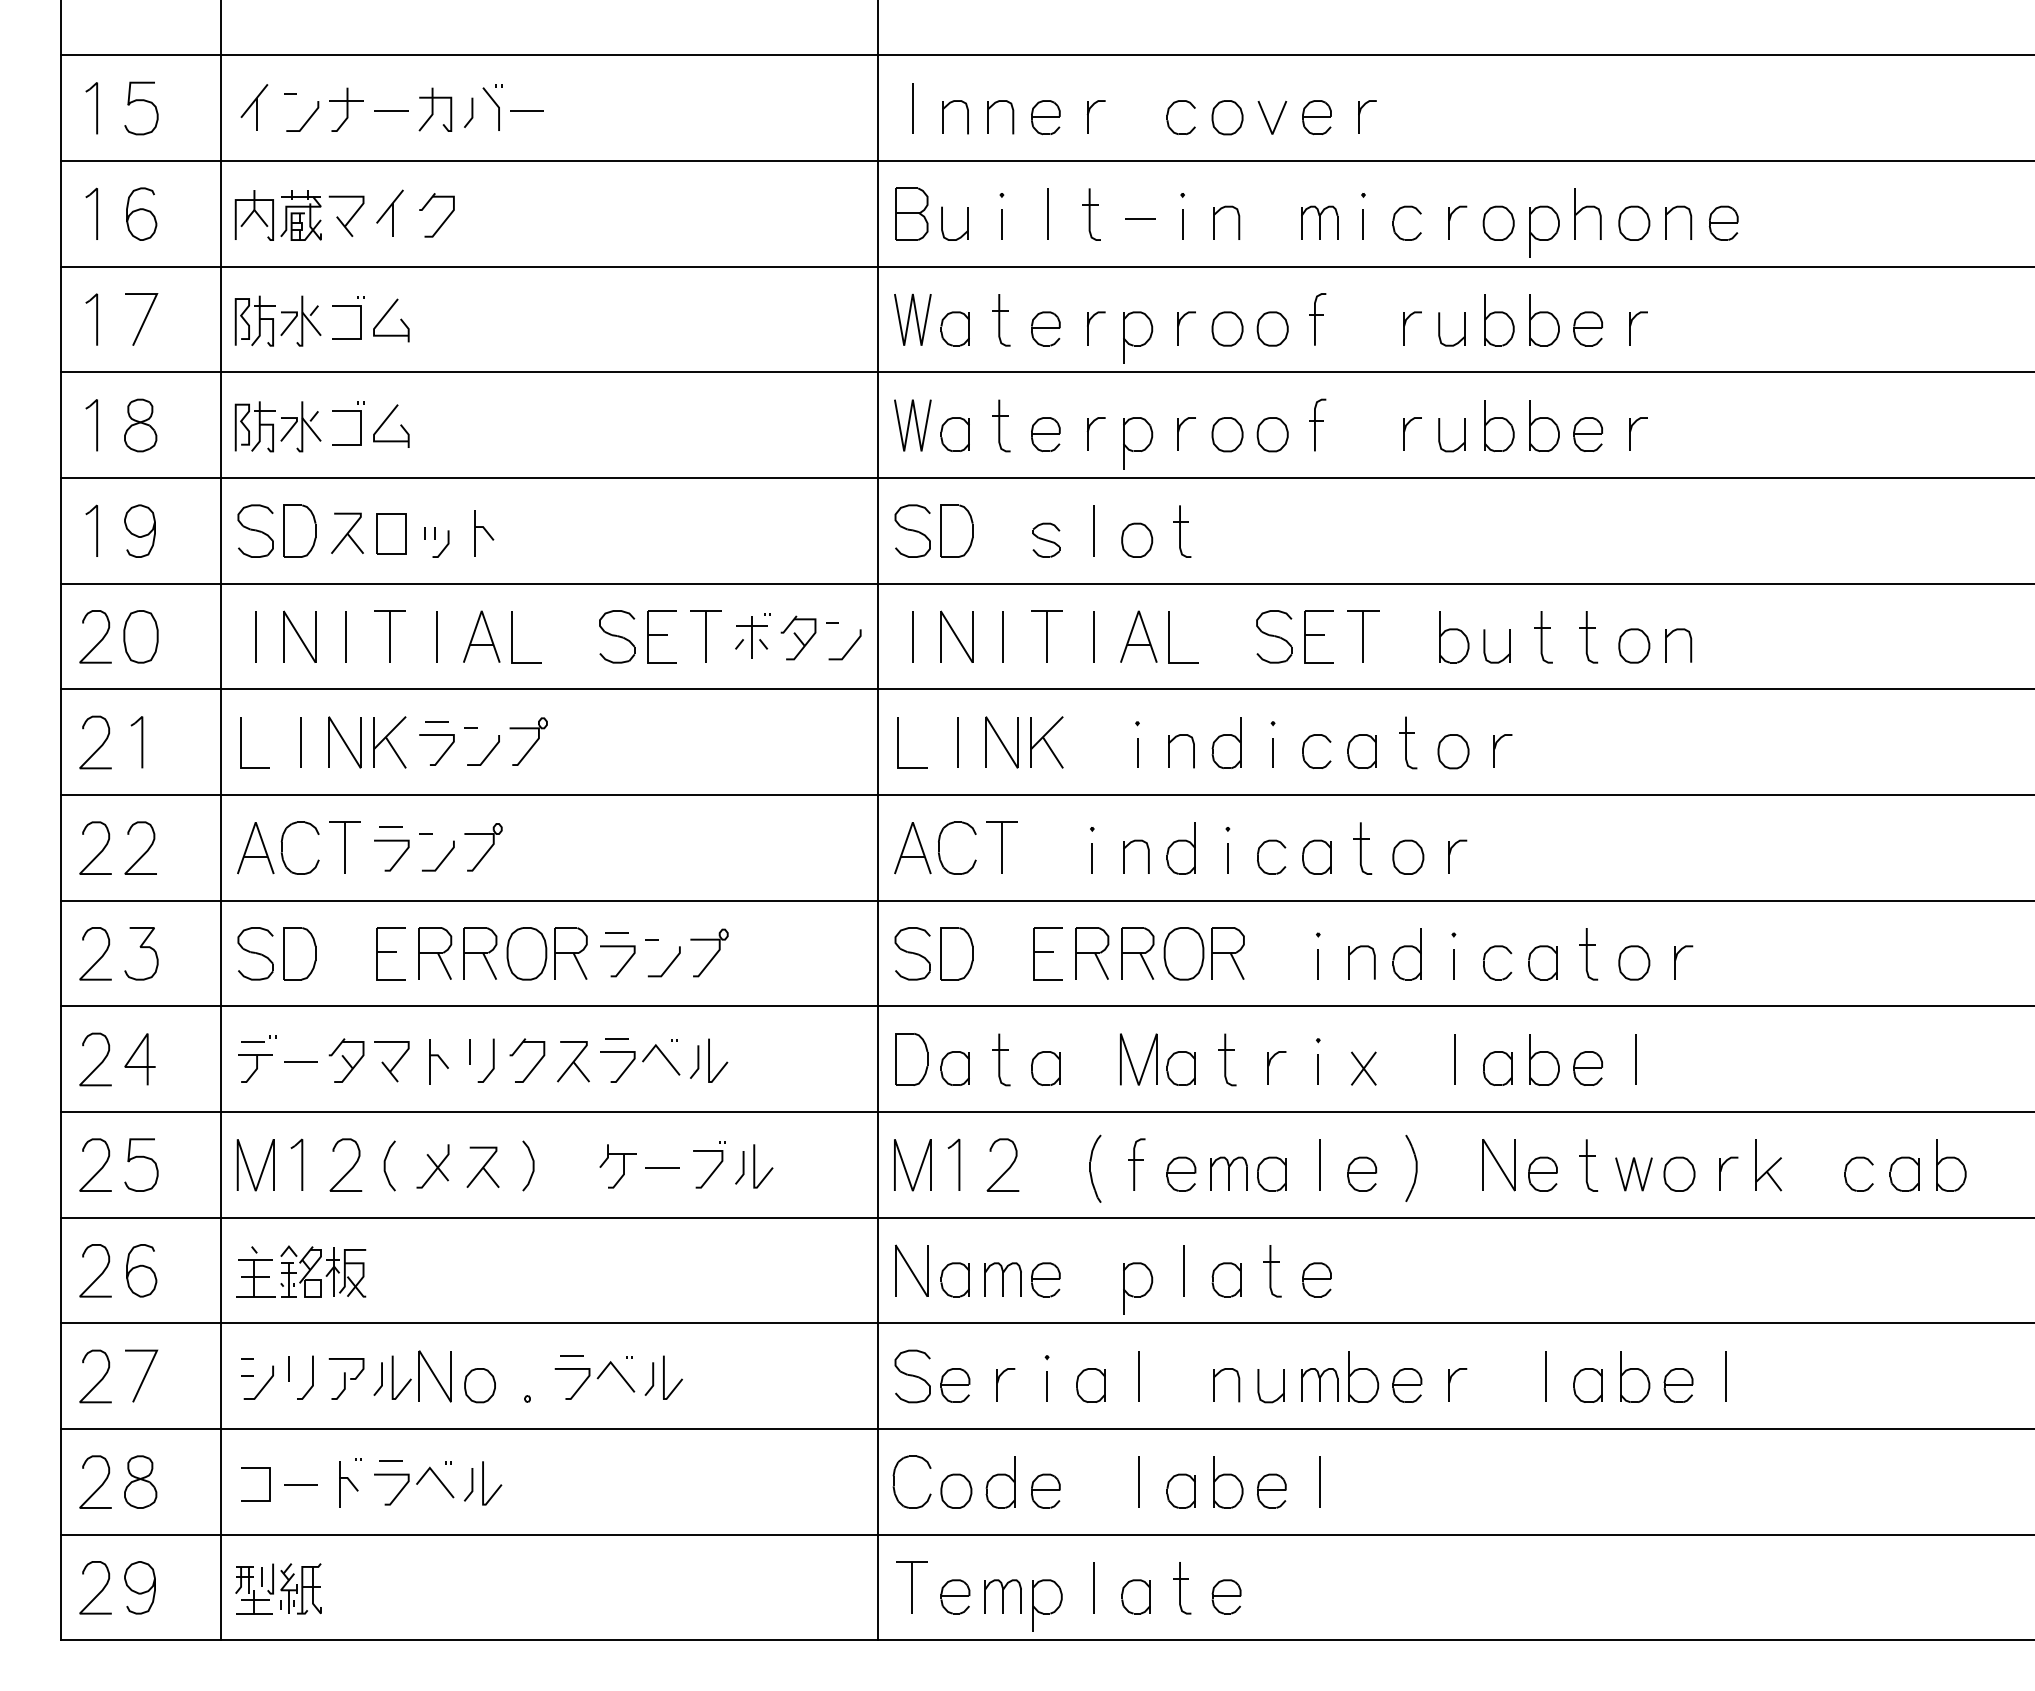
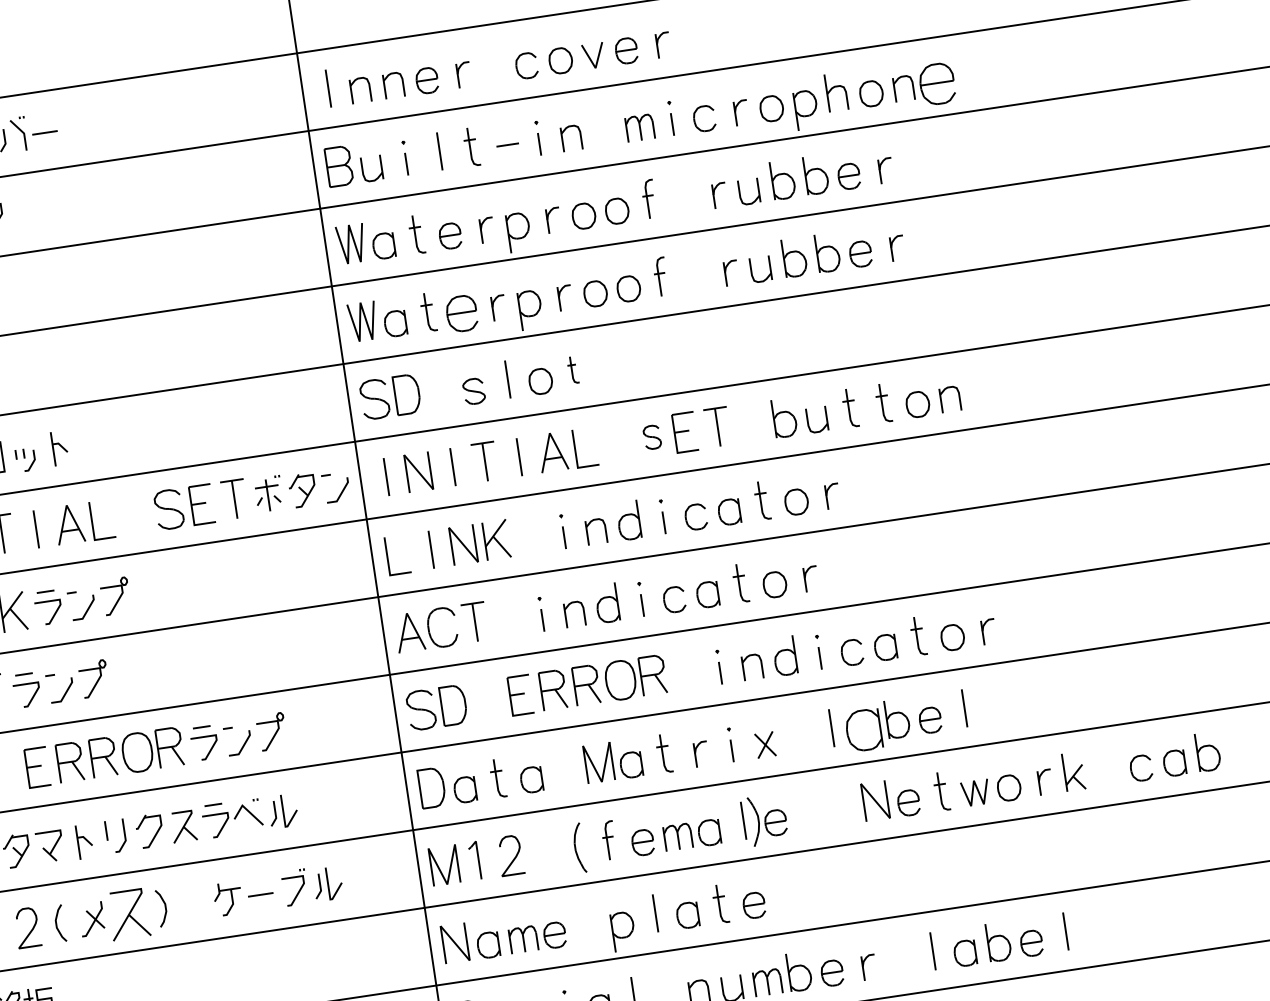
part: (1723, 222) -> (936, 83), size x1.6
part: (1045, 434) -> (461, 313), size x1.4
part: (1182, 531) -> (573, 369), size x0.7
part: (1274, 636) -> (652, 437), size x0.6
part: (1497, 1068) -> (863, 730), size x1.6
part: (482, 1166) -> (128, 913), size x1.6
part: (1411, 1167) -> (754, 820), moved

